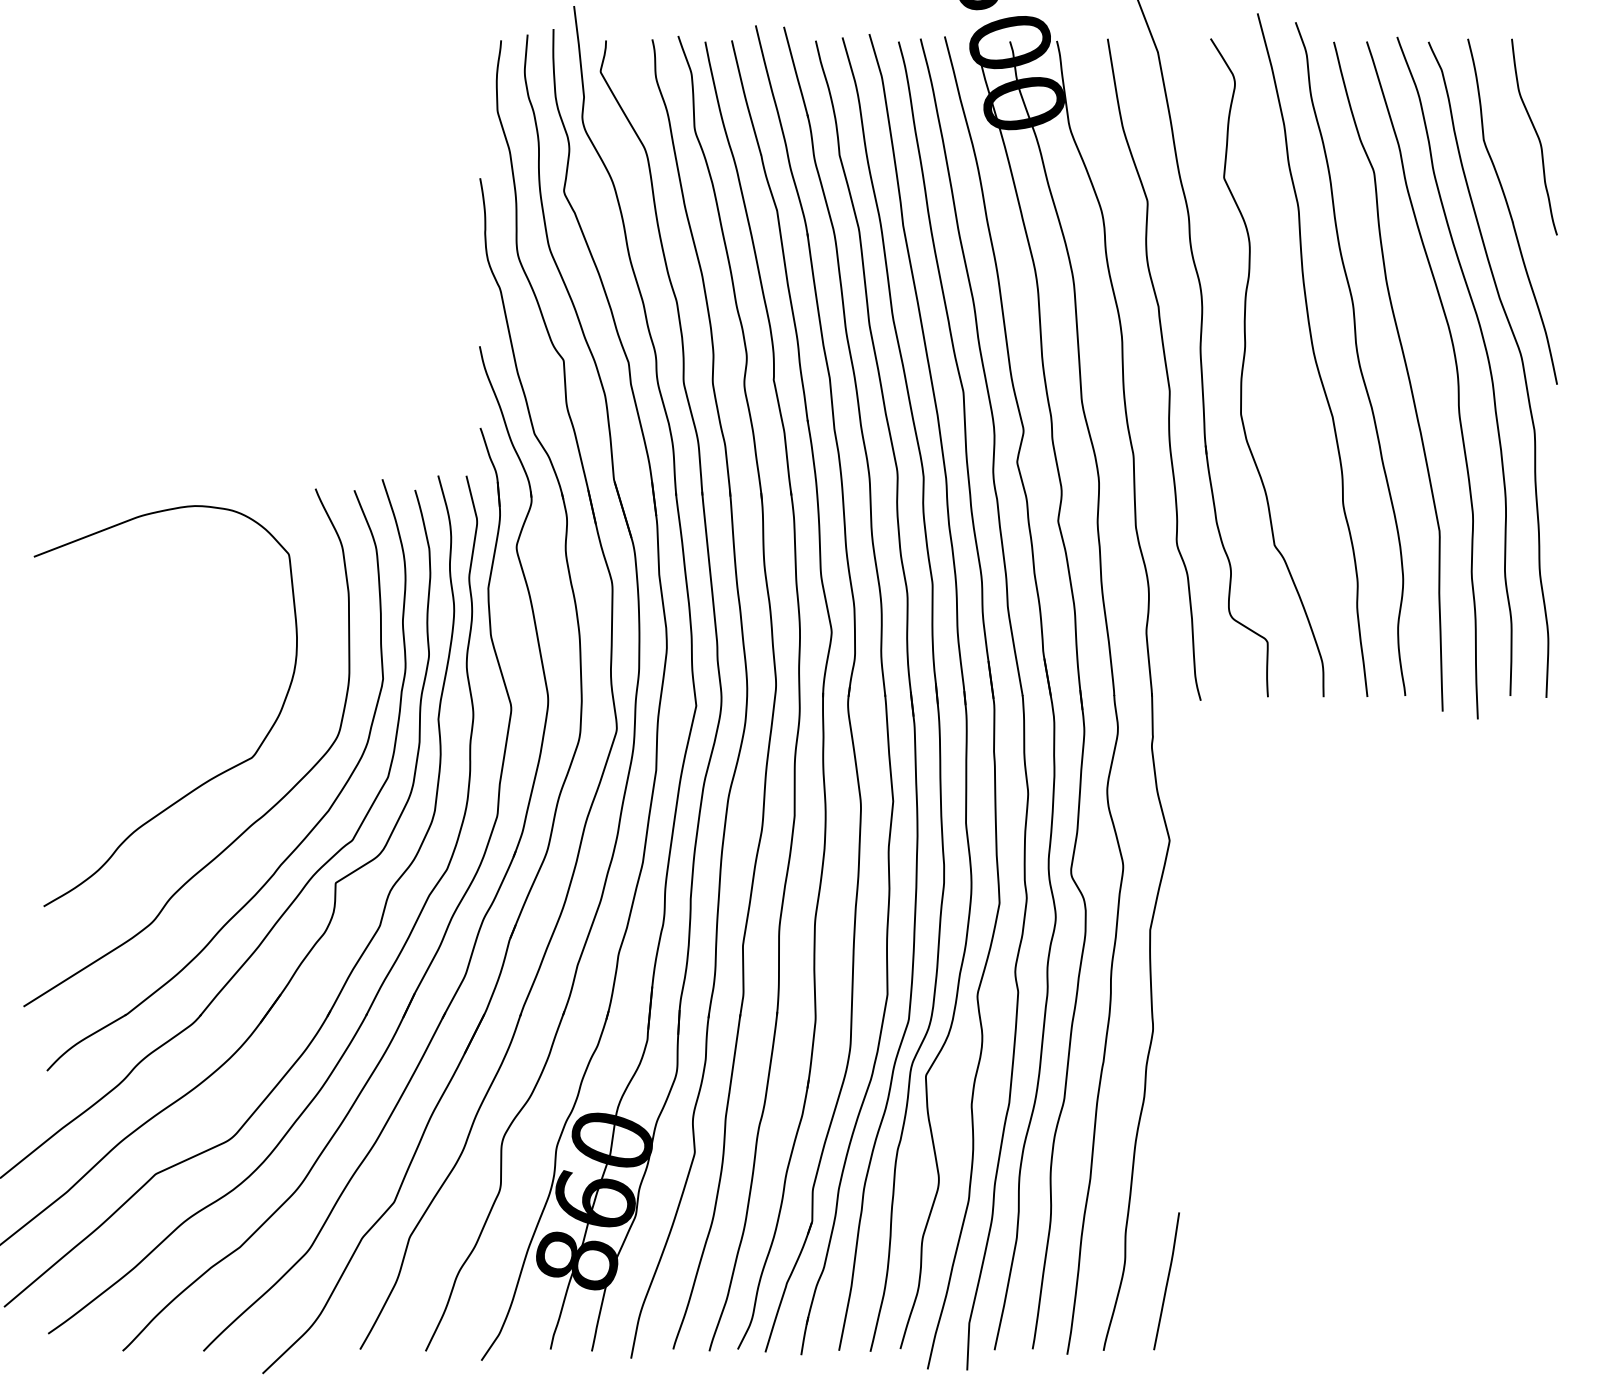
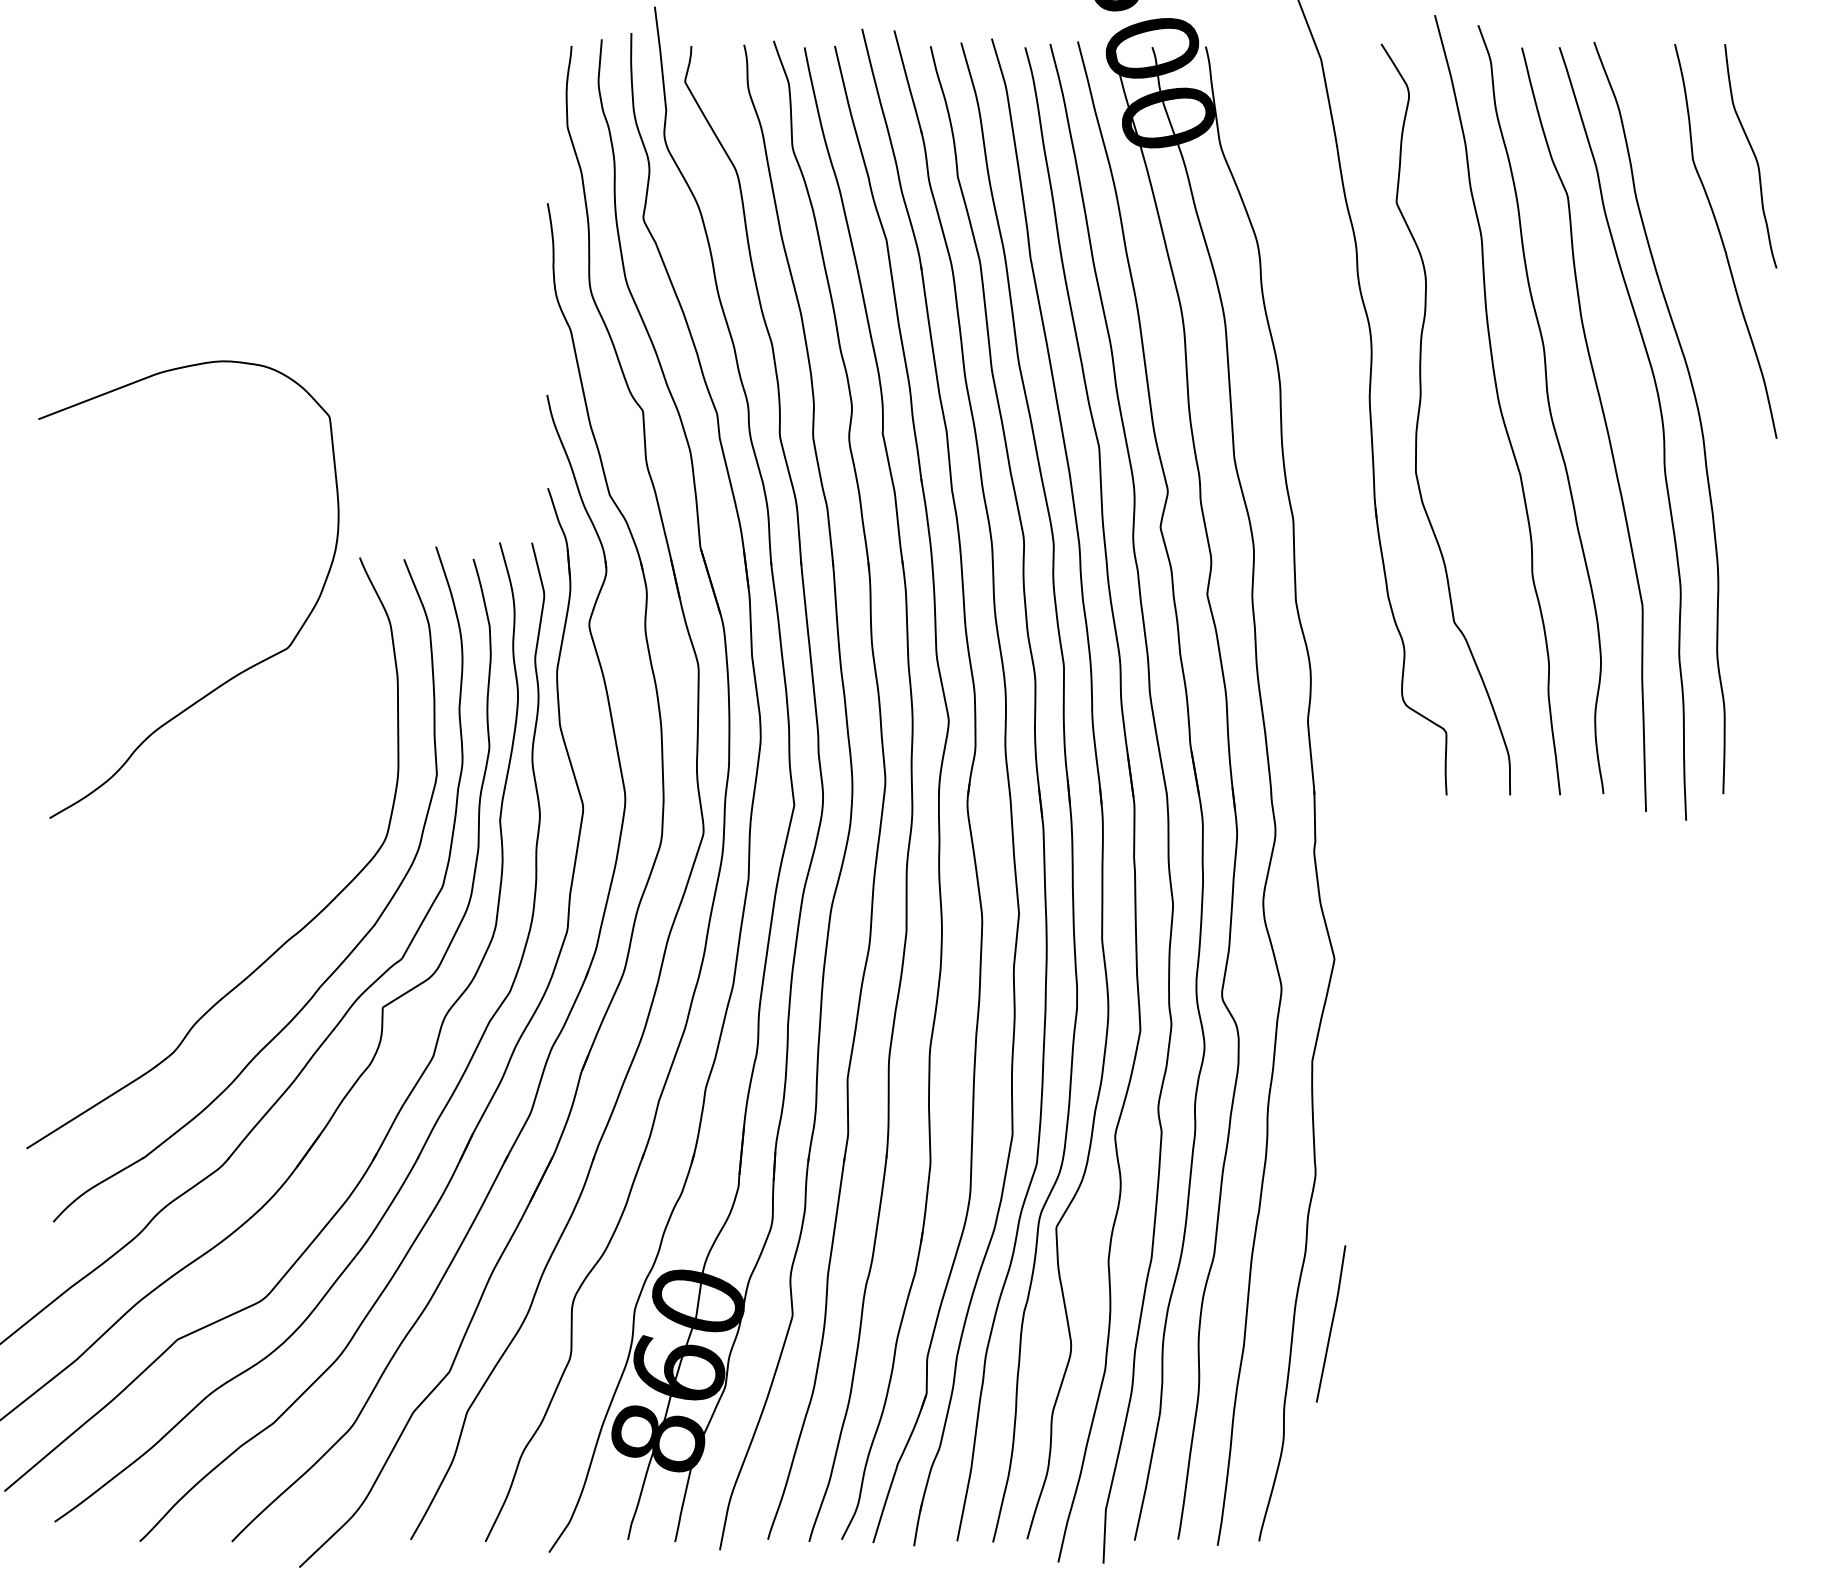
curve: (1521, 364) -> (1736, 415), removed
curve: (1165, 367) -> (1329, 419), removed
curve: (210, 778) -> (239, 672), moved
curve: (1167, 1280) -> (1331, 1323), moved

